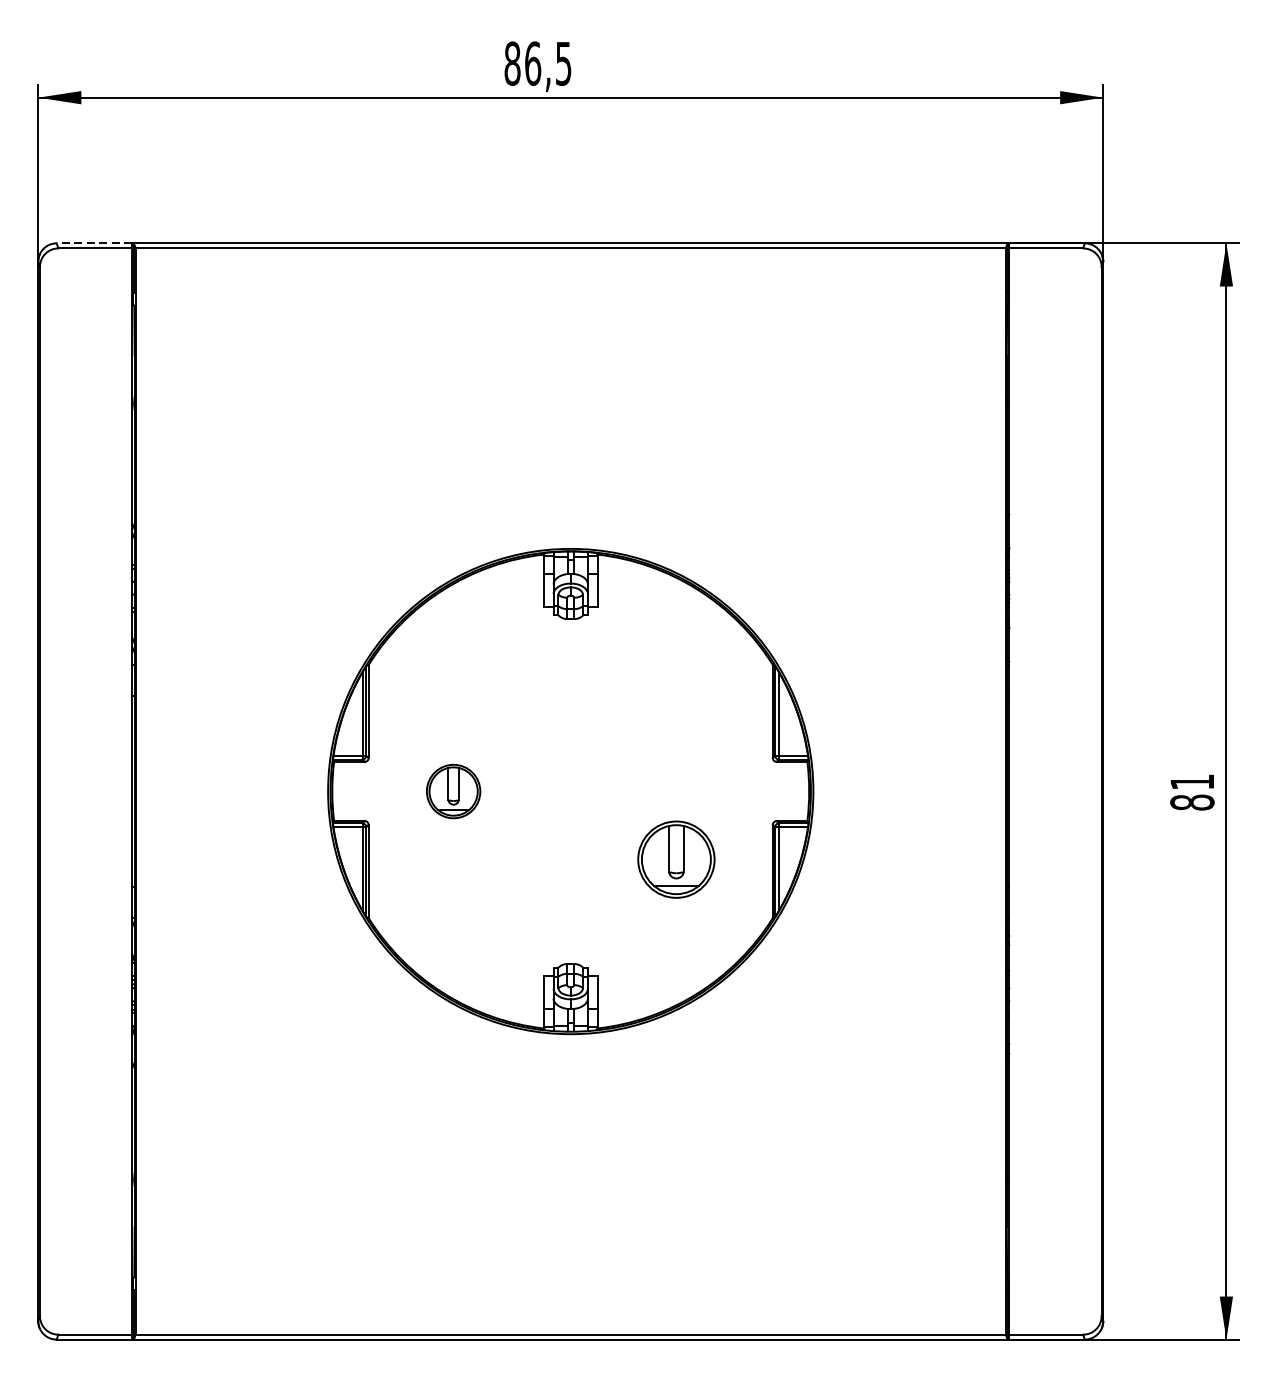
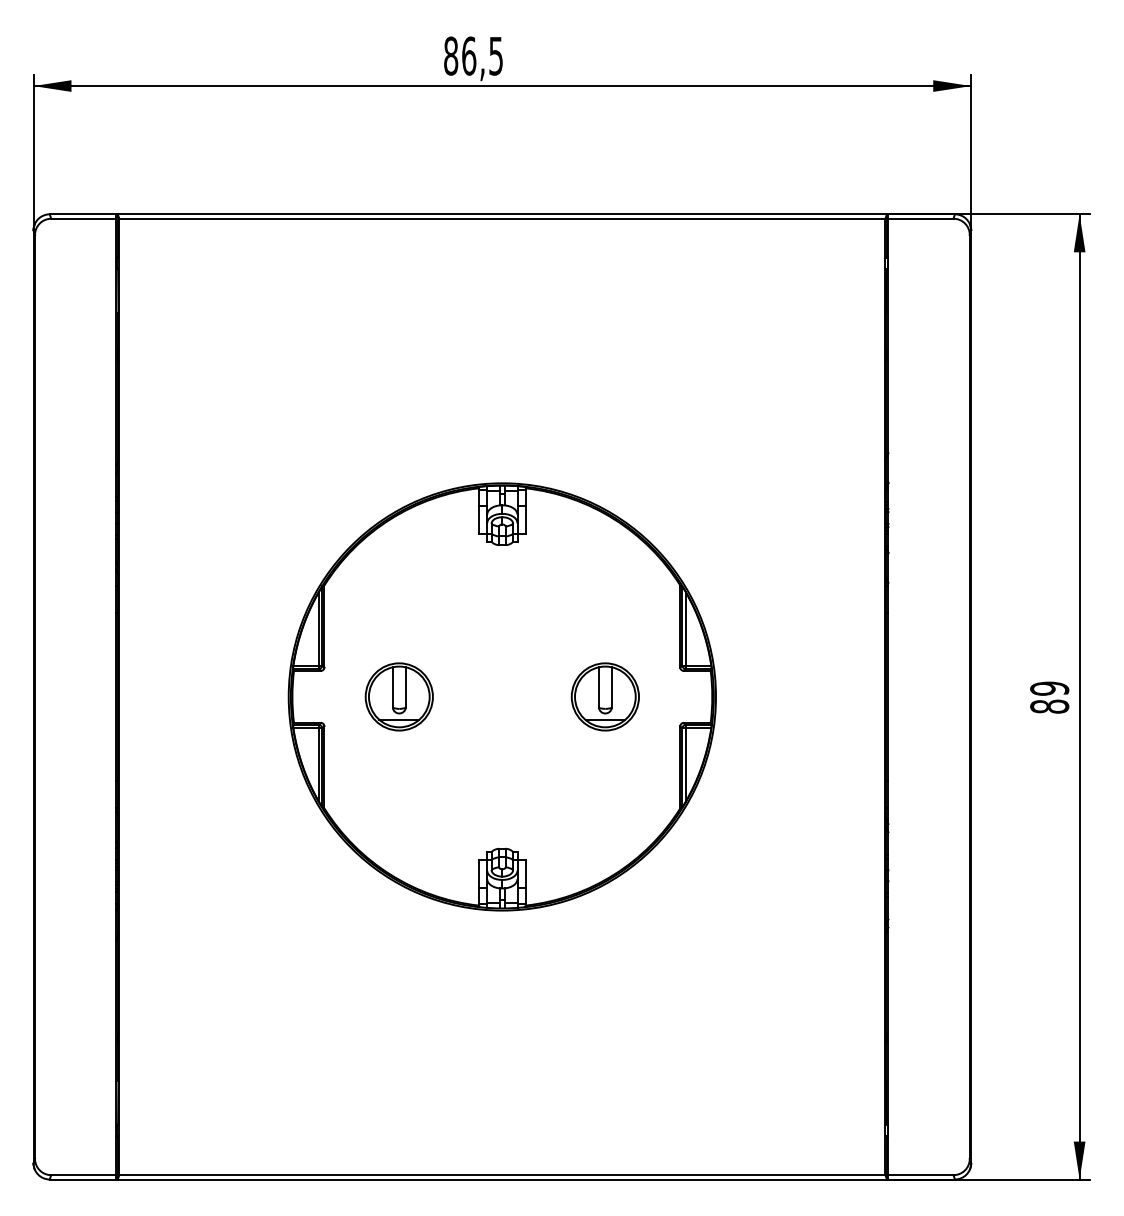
line: (93, 243) -> (82, 214), dashed -> solid
text: (1192, 781) -> (1049, 688), 81 -> 89
part: (452, 791) -> (398, 696), size x1.43
part: (675, 859) -> (604, 696), moved

